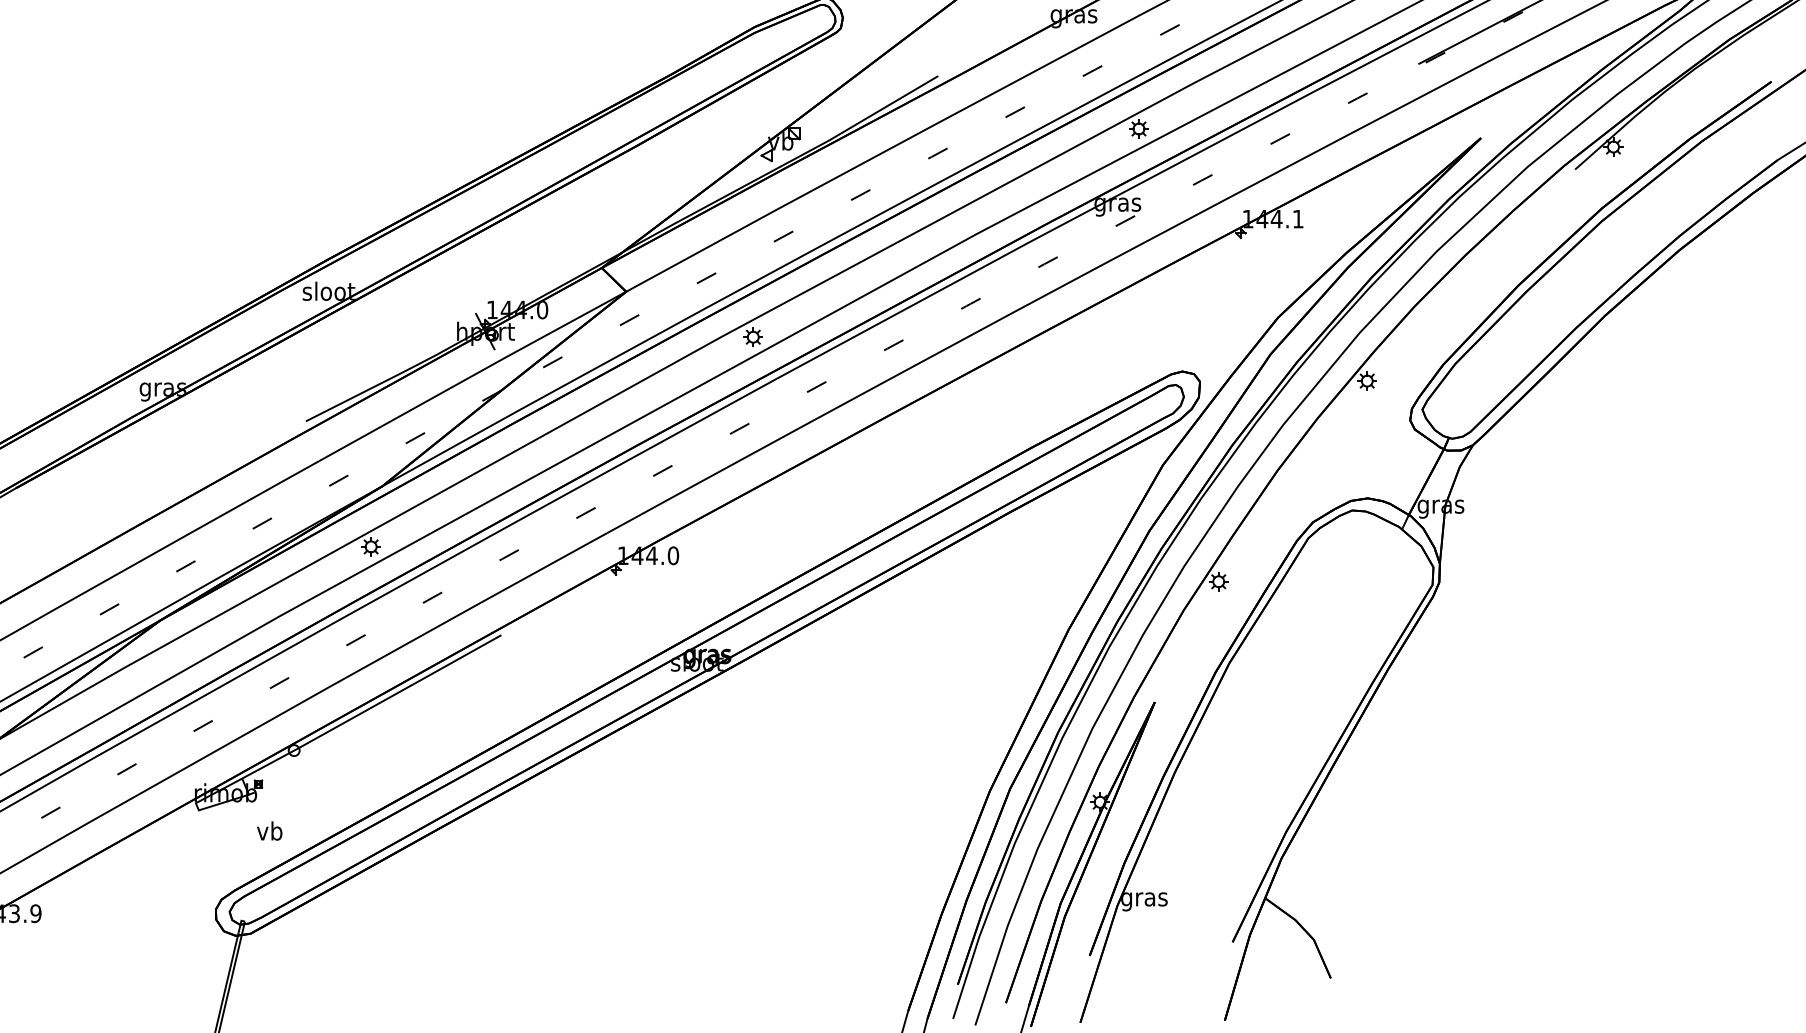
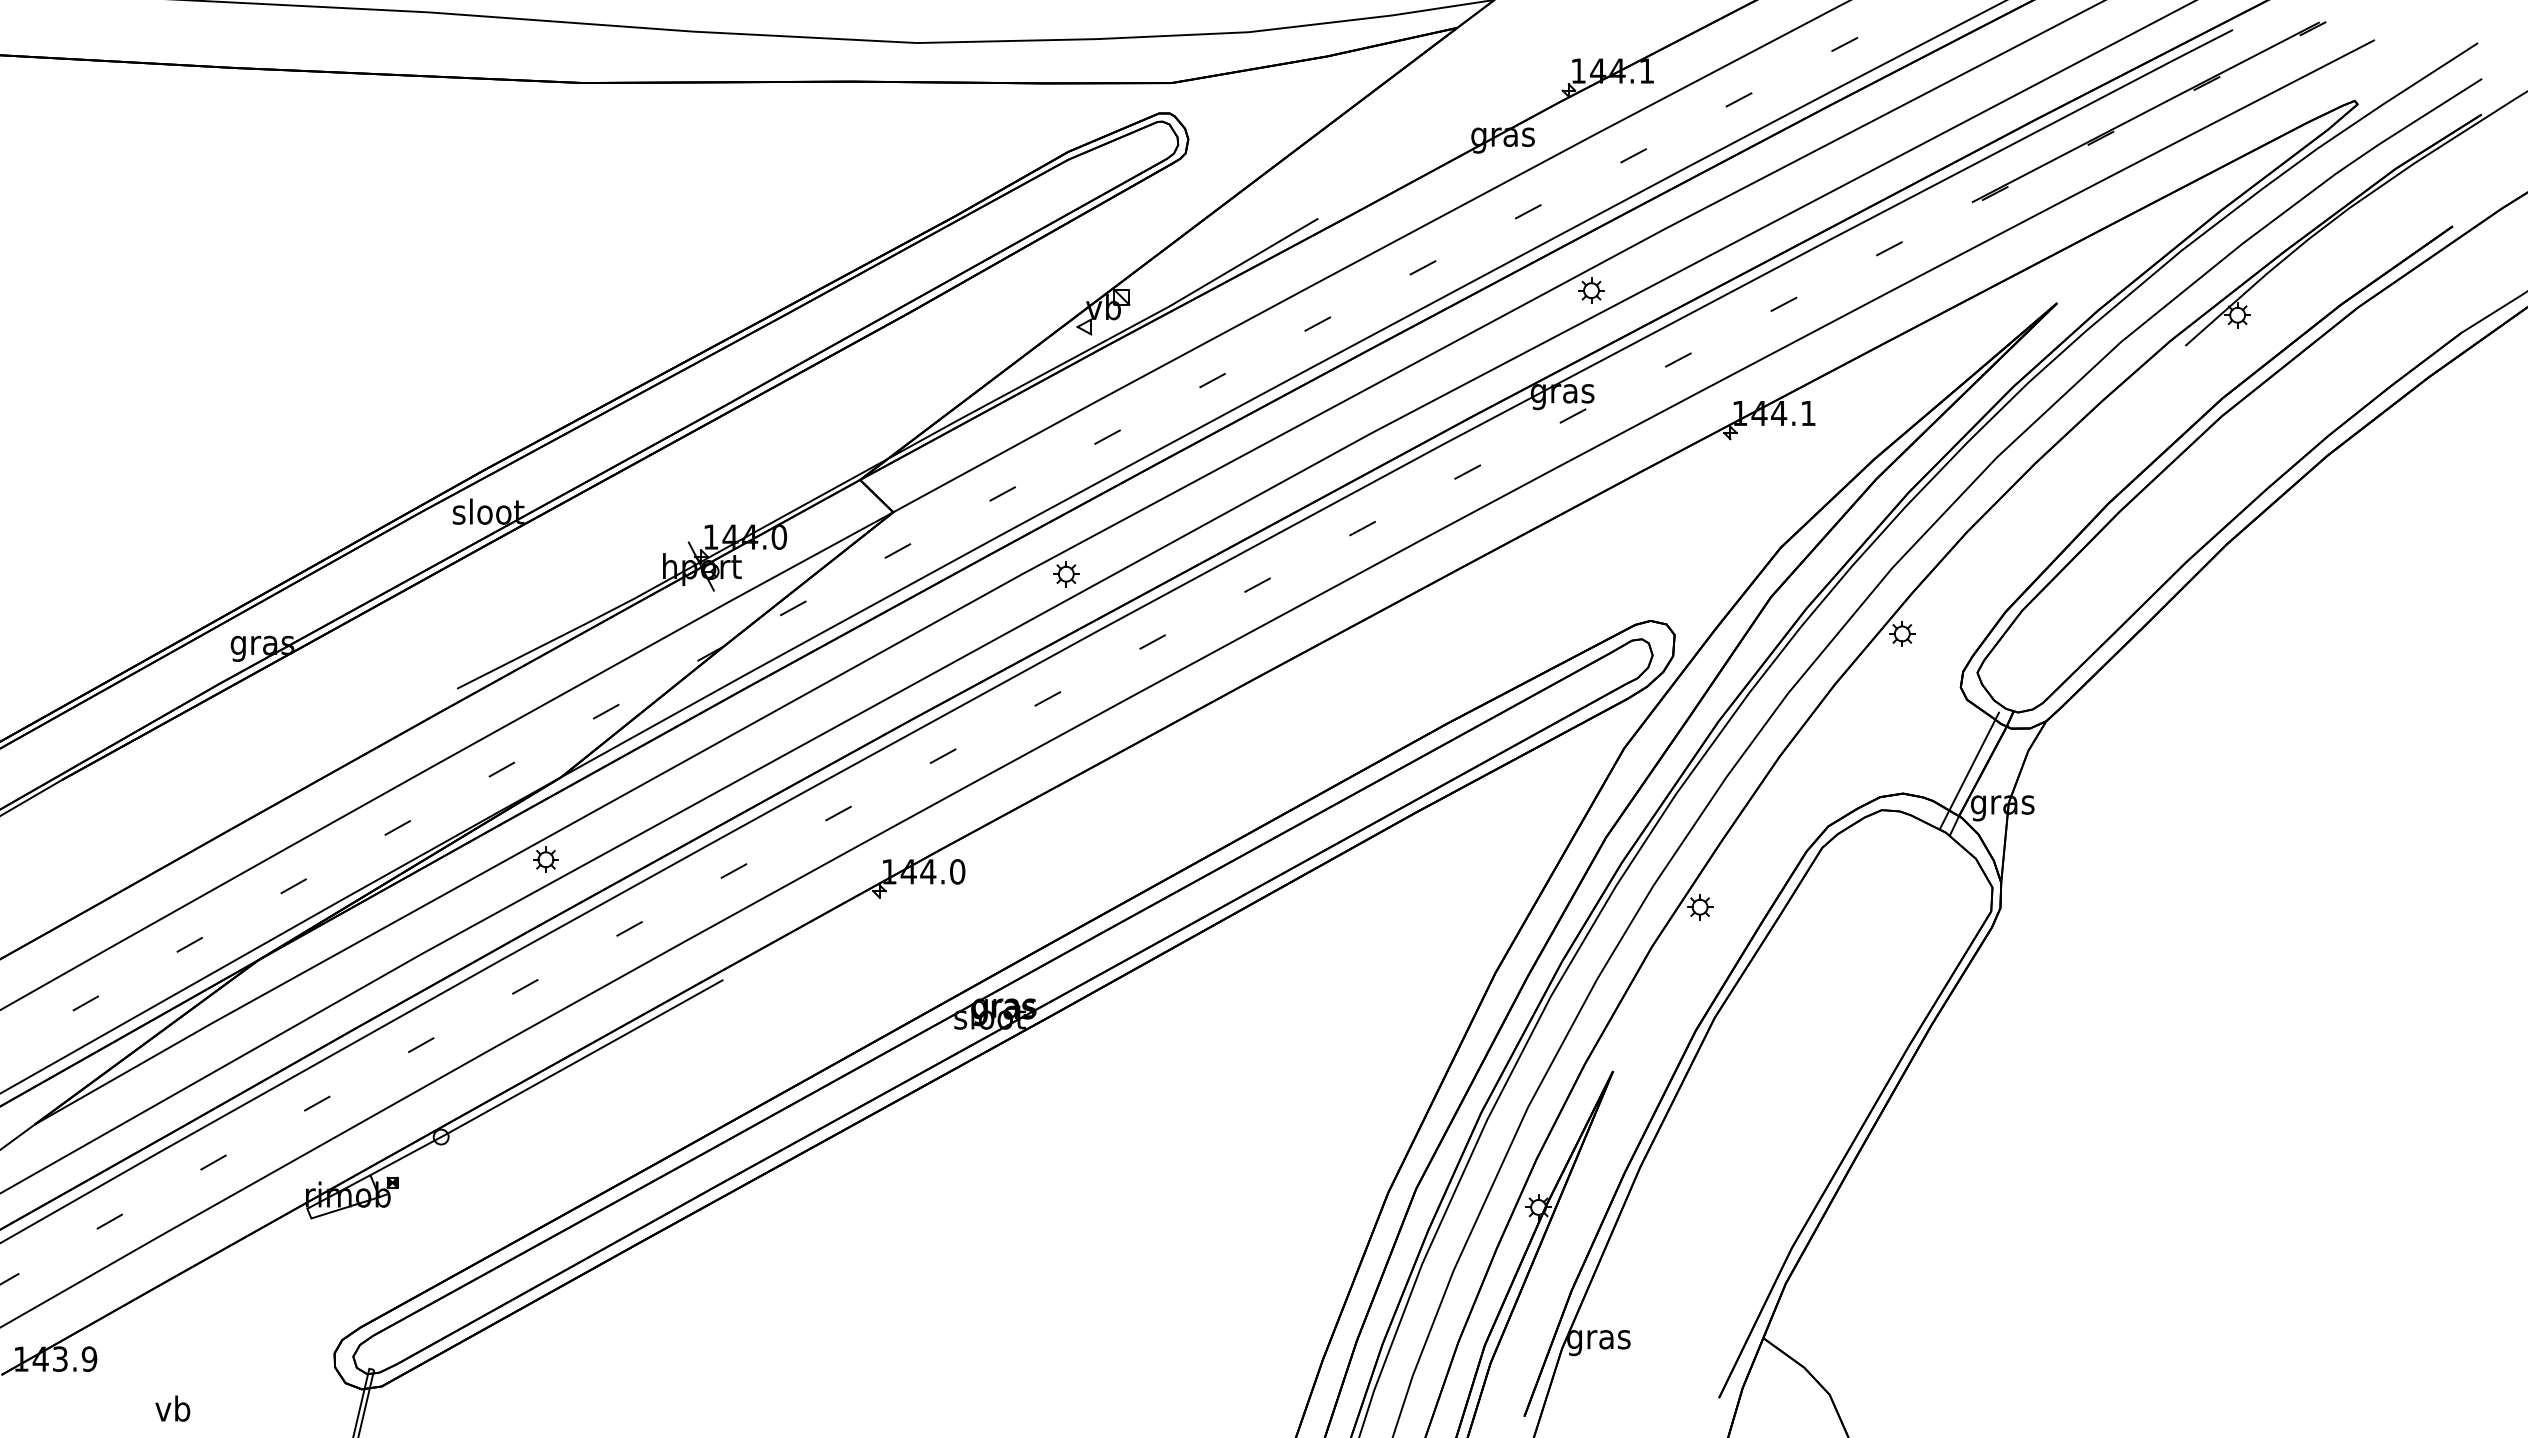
line: (1416, 481) -> (1969, 770), added
text: (269, 830) -> (172, 1408), moved

